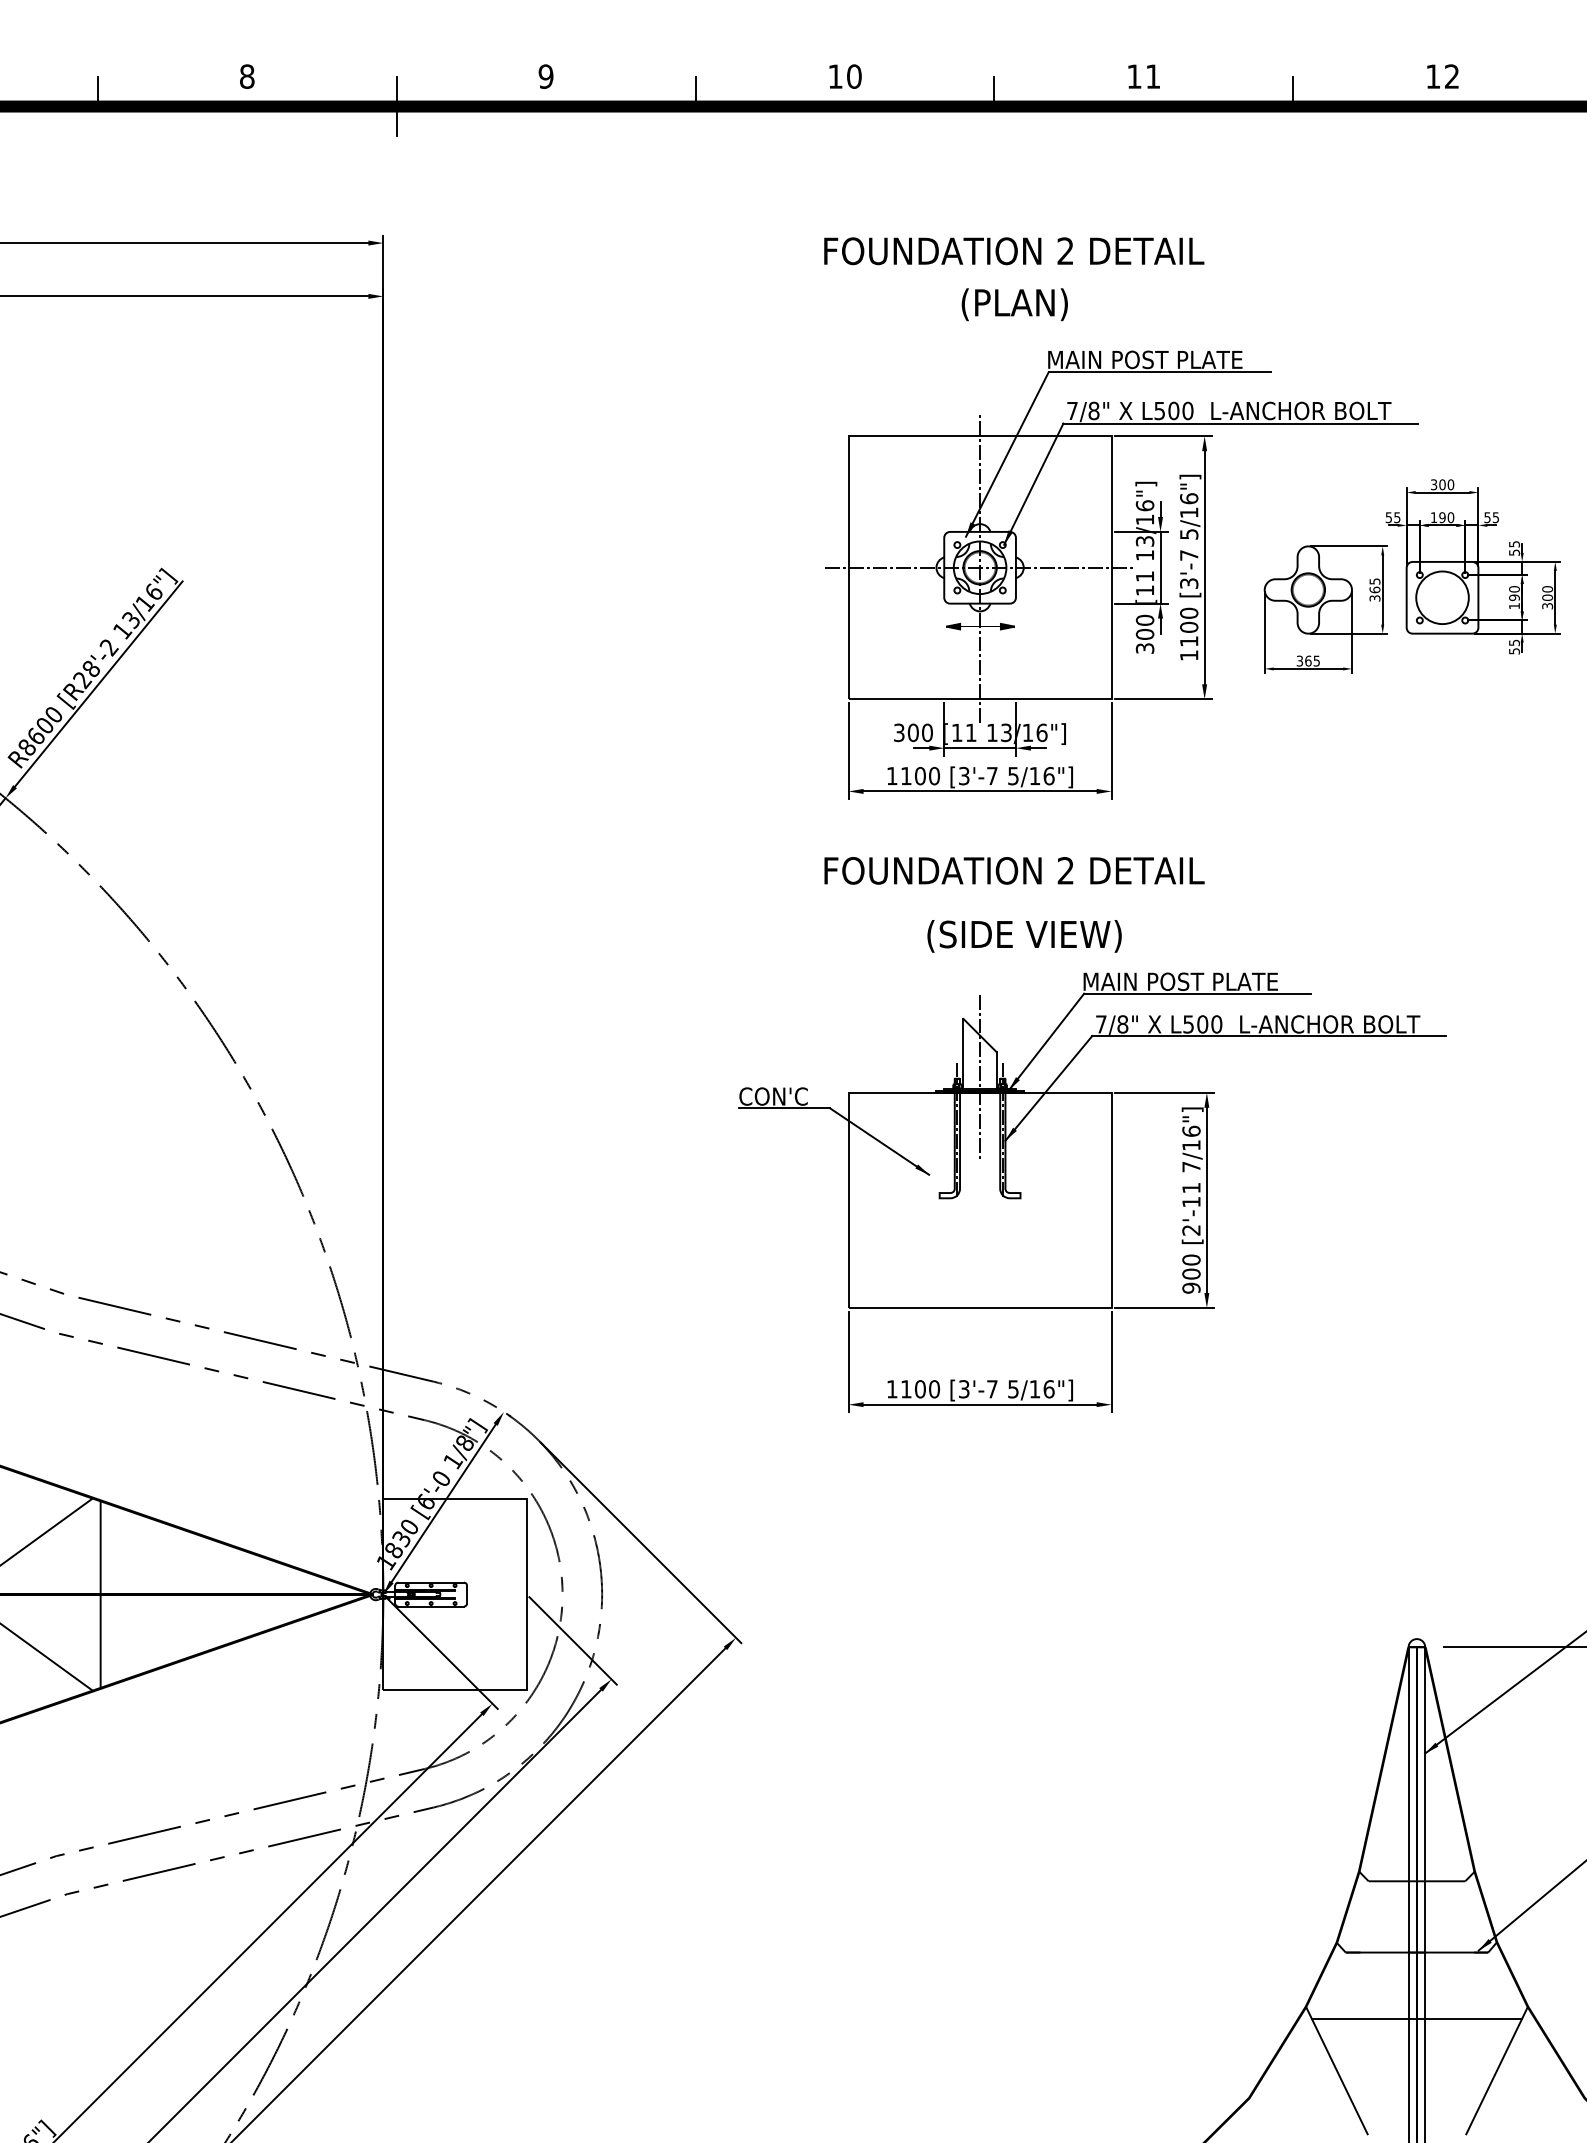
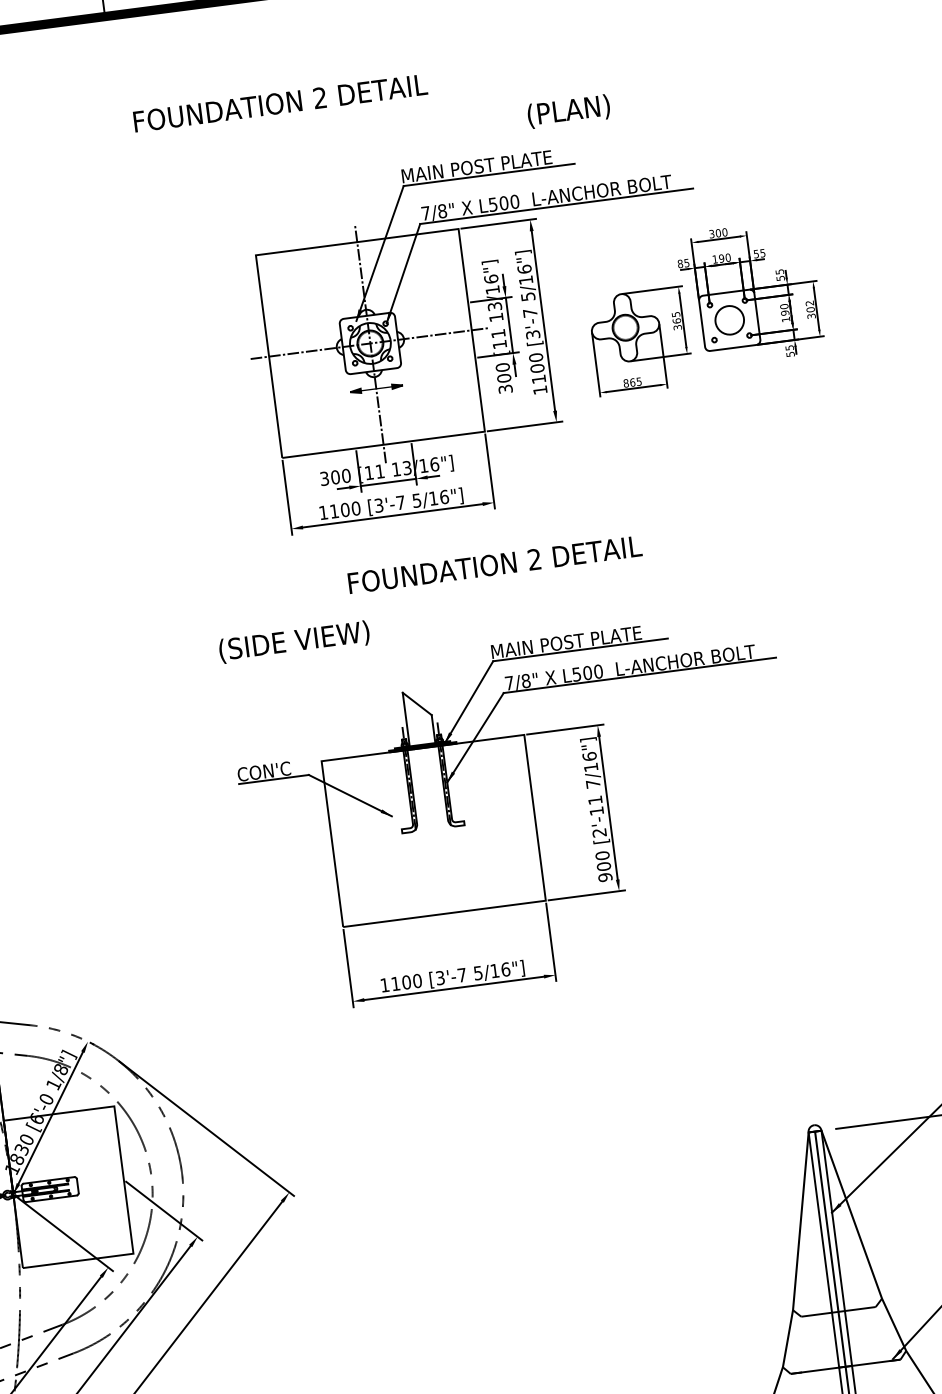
text: (1014, 251) -> (280, 103), moved
text: (1014, 304) -> (568, 111), moved
text: (1388, 517) -> (680, 263), 55 -> 85
text: (1547, 589) -> (809, 303), 300 -> 302
circle: (1442, 597) -> (729, 320), size x0.7
text: (1299, 660) -> (625, 382), 365 -> 865
text: (1014, 870) -> (495, 564), moved
text: (1024, 936) -> (294, 642), moved
line: (980, 1076) -> (421, 735), removed

